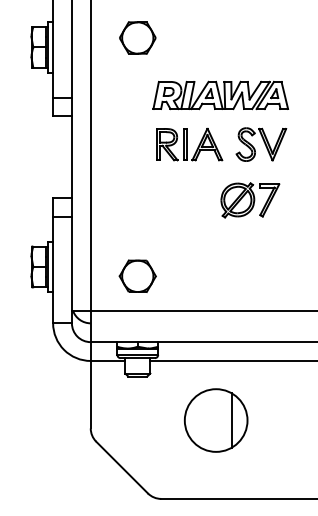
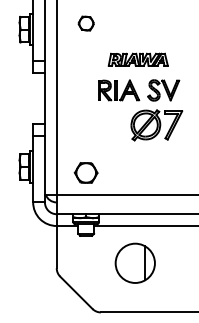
part: (138, 37) -> (86, 23), size x0.7
part: (221, 95) -> (138, 59), size x0.7
part: (249, 200) -> (156, 125), size x1.4

